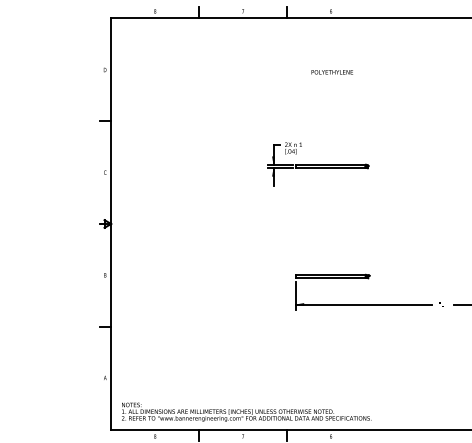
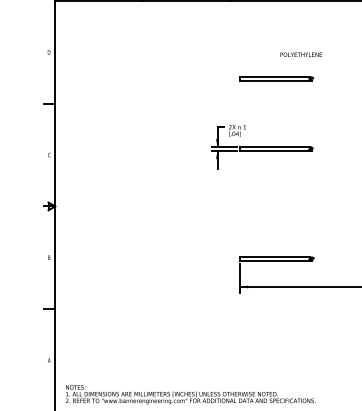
text: (331, 72) -> (300, 54), moved
part: (332, 96) -> (276, 78), added

